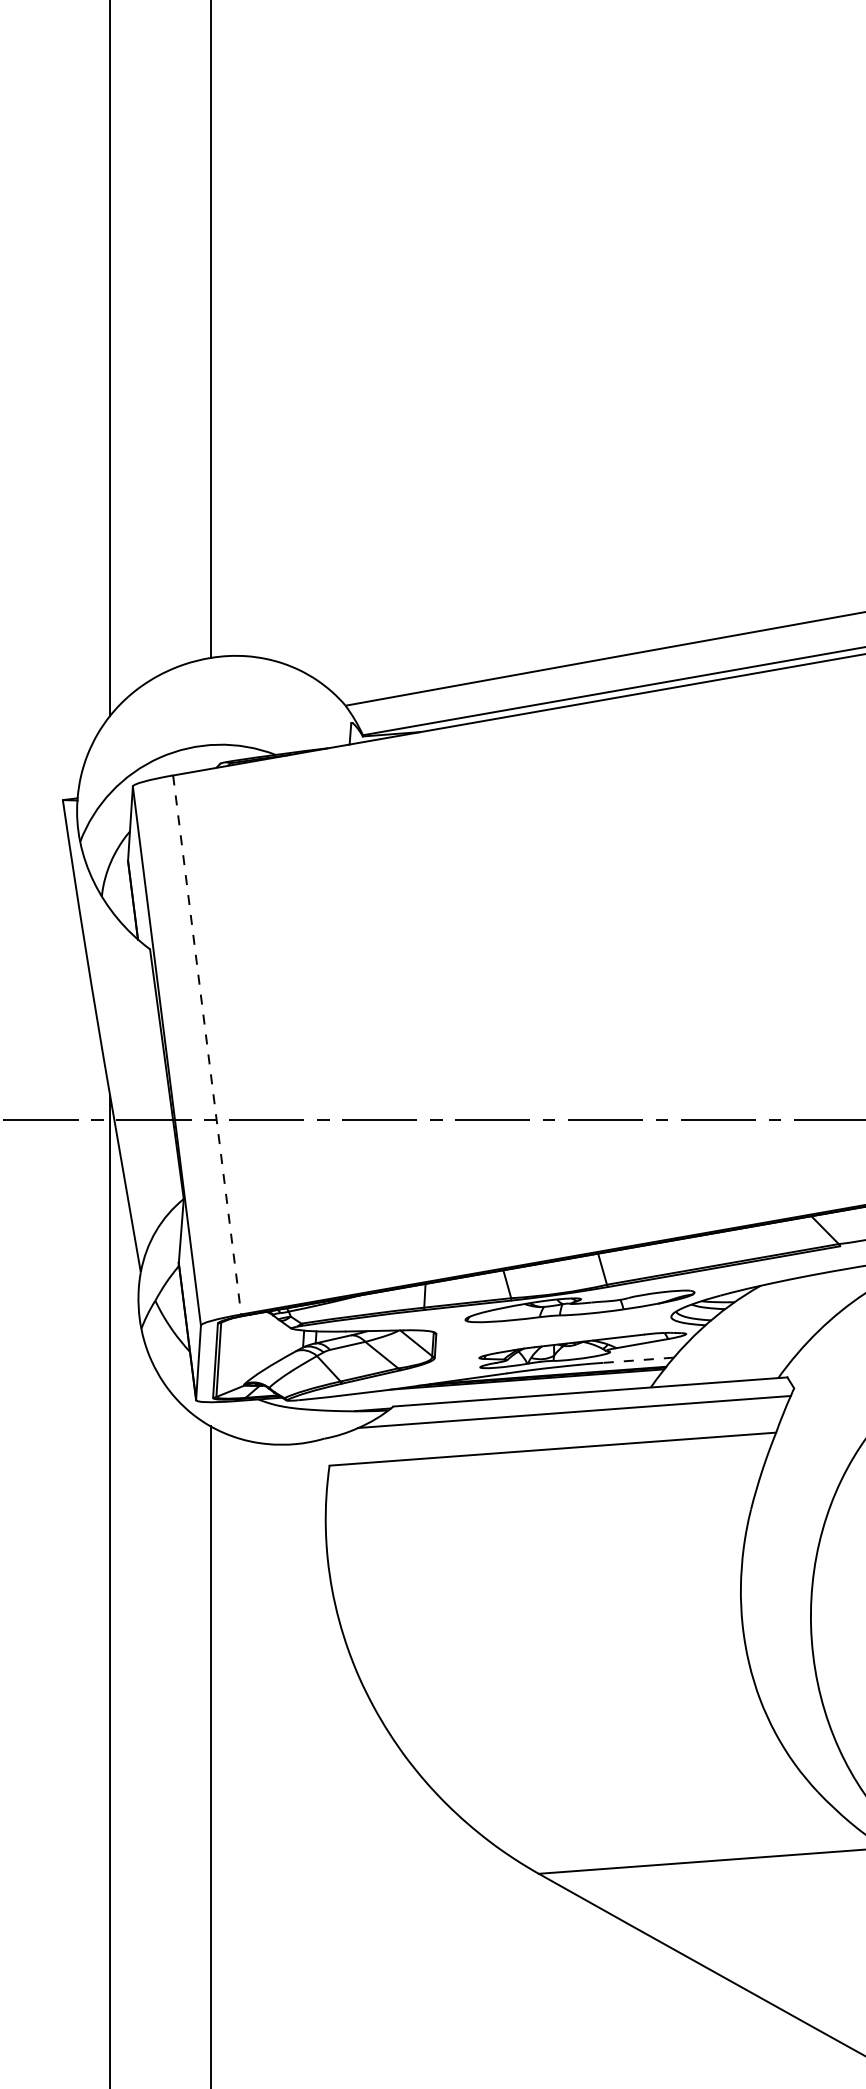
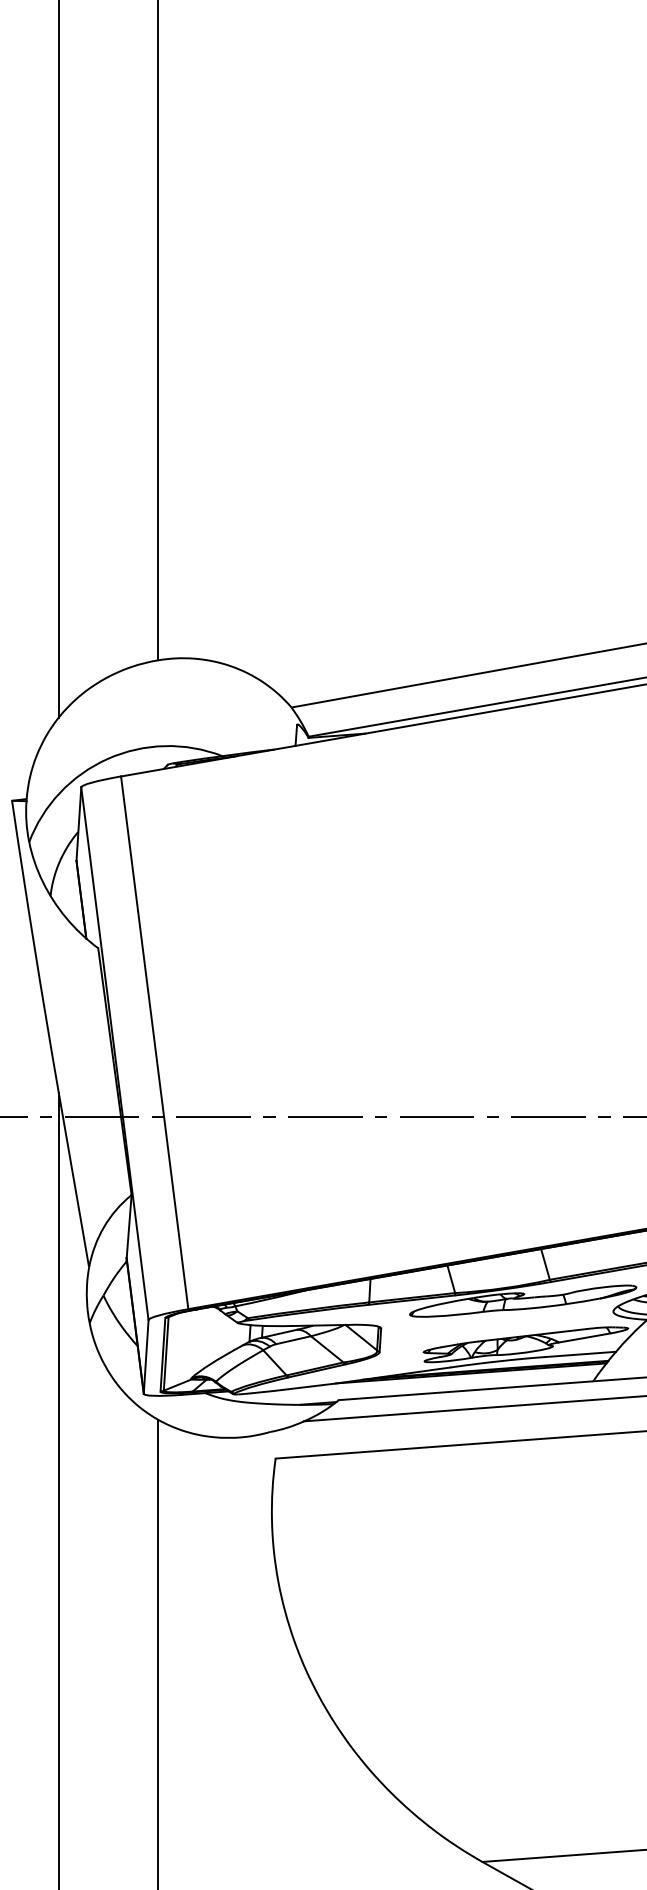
line: (207, 1044) -> (155, 1042), dashed -> solid
line: (638, 1360) -> (580, 1354), dashed -> solid

